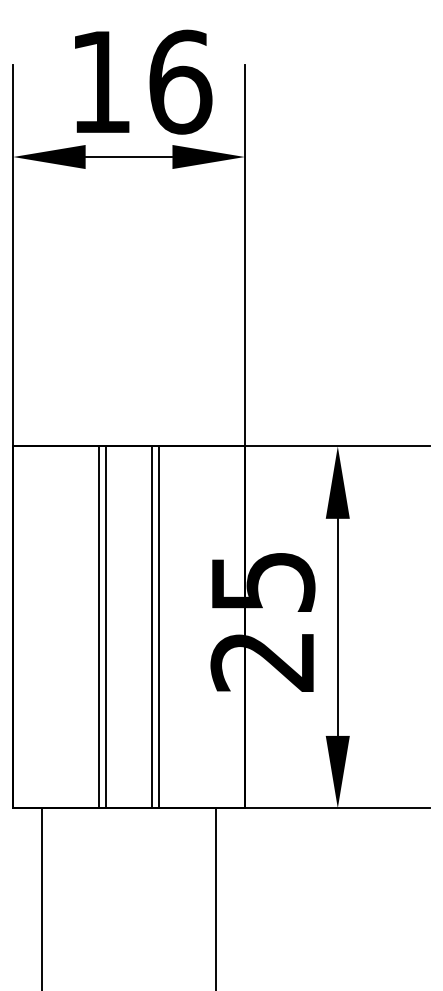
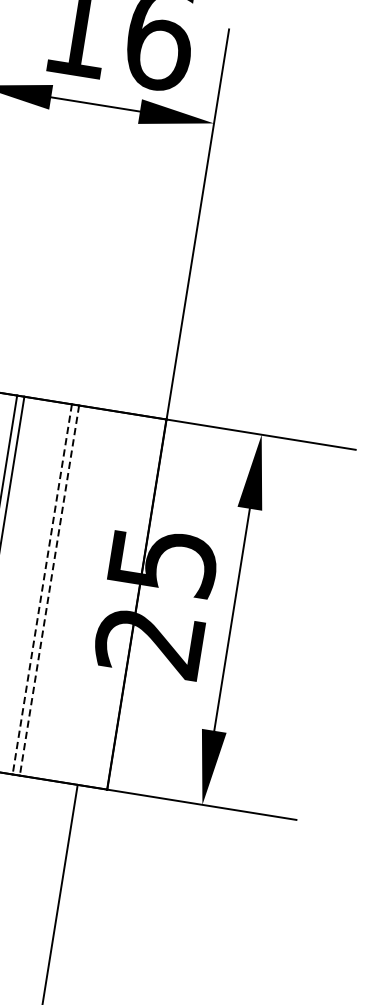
line: (152, 627) -> (42, 589), solid -> dashed
line: (159, 627) -> (49, 590), solid -> dashed

